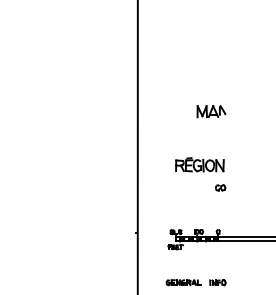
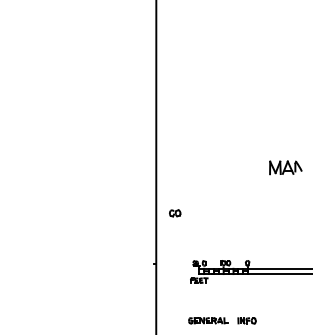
part: (211, 111) -> (285, 167), moved
part: (199, 164) -> (226, 186), removed
part: (220, 188) -> (175, 213), moved

